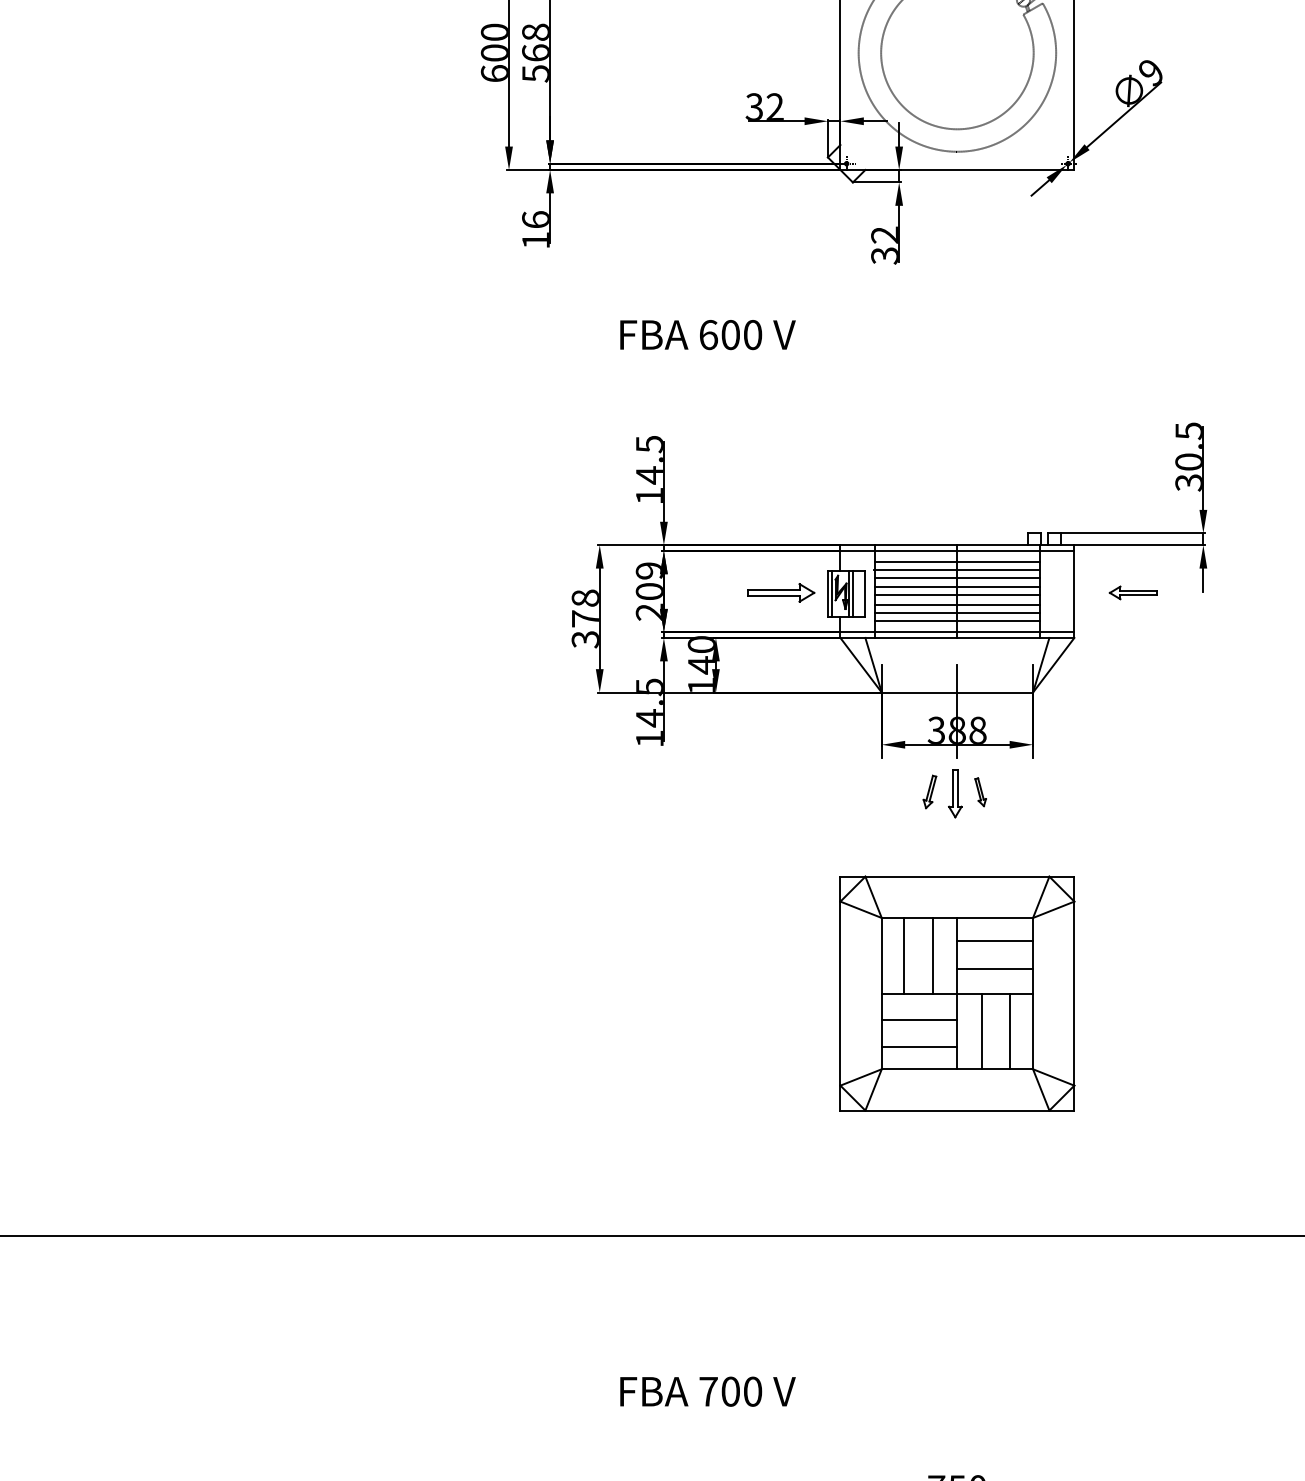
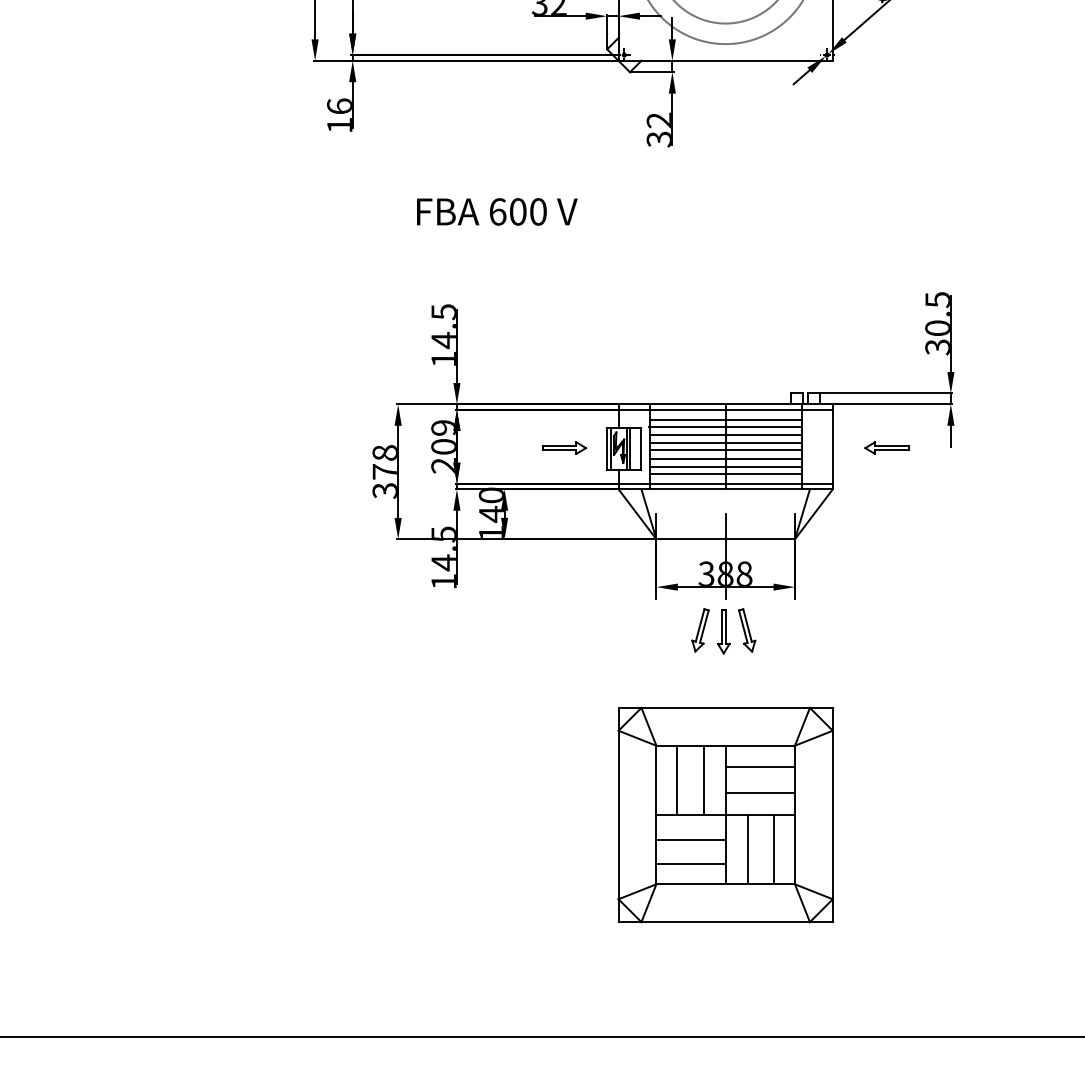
part: (781, 592) -> (564, 447), size x0.71
part: (929, 791) -> (700, 629), size x1.43
part: (980, 792) -> (746, 630), size x1.67

